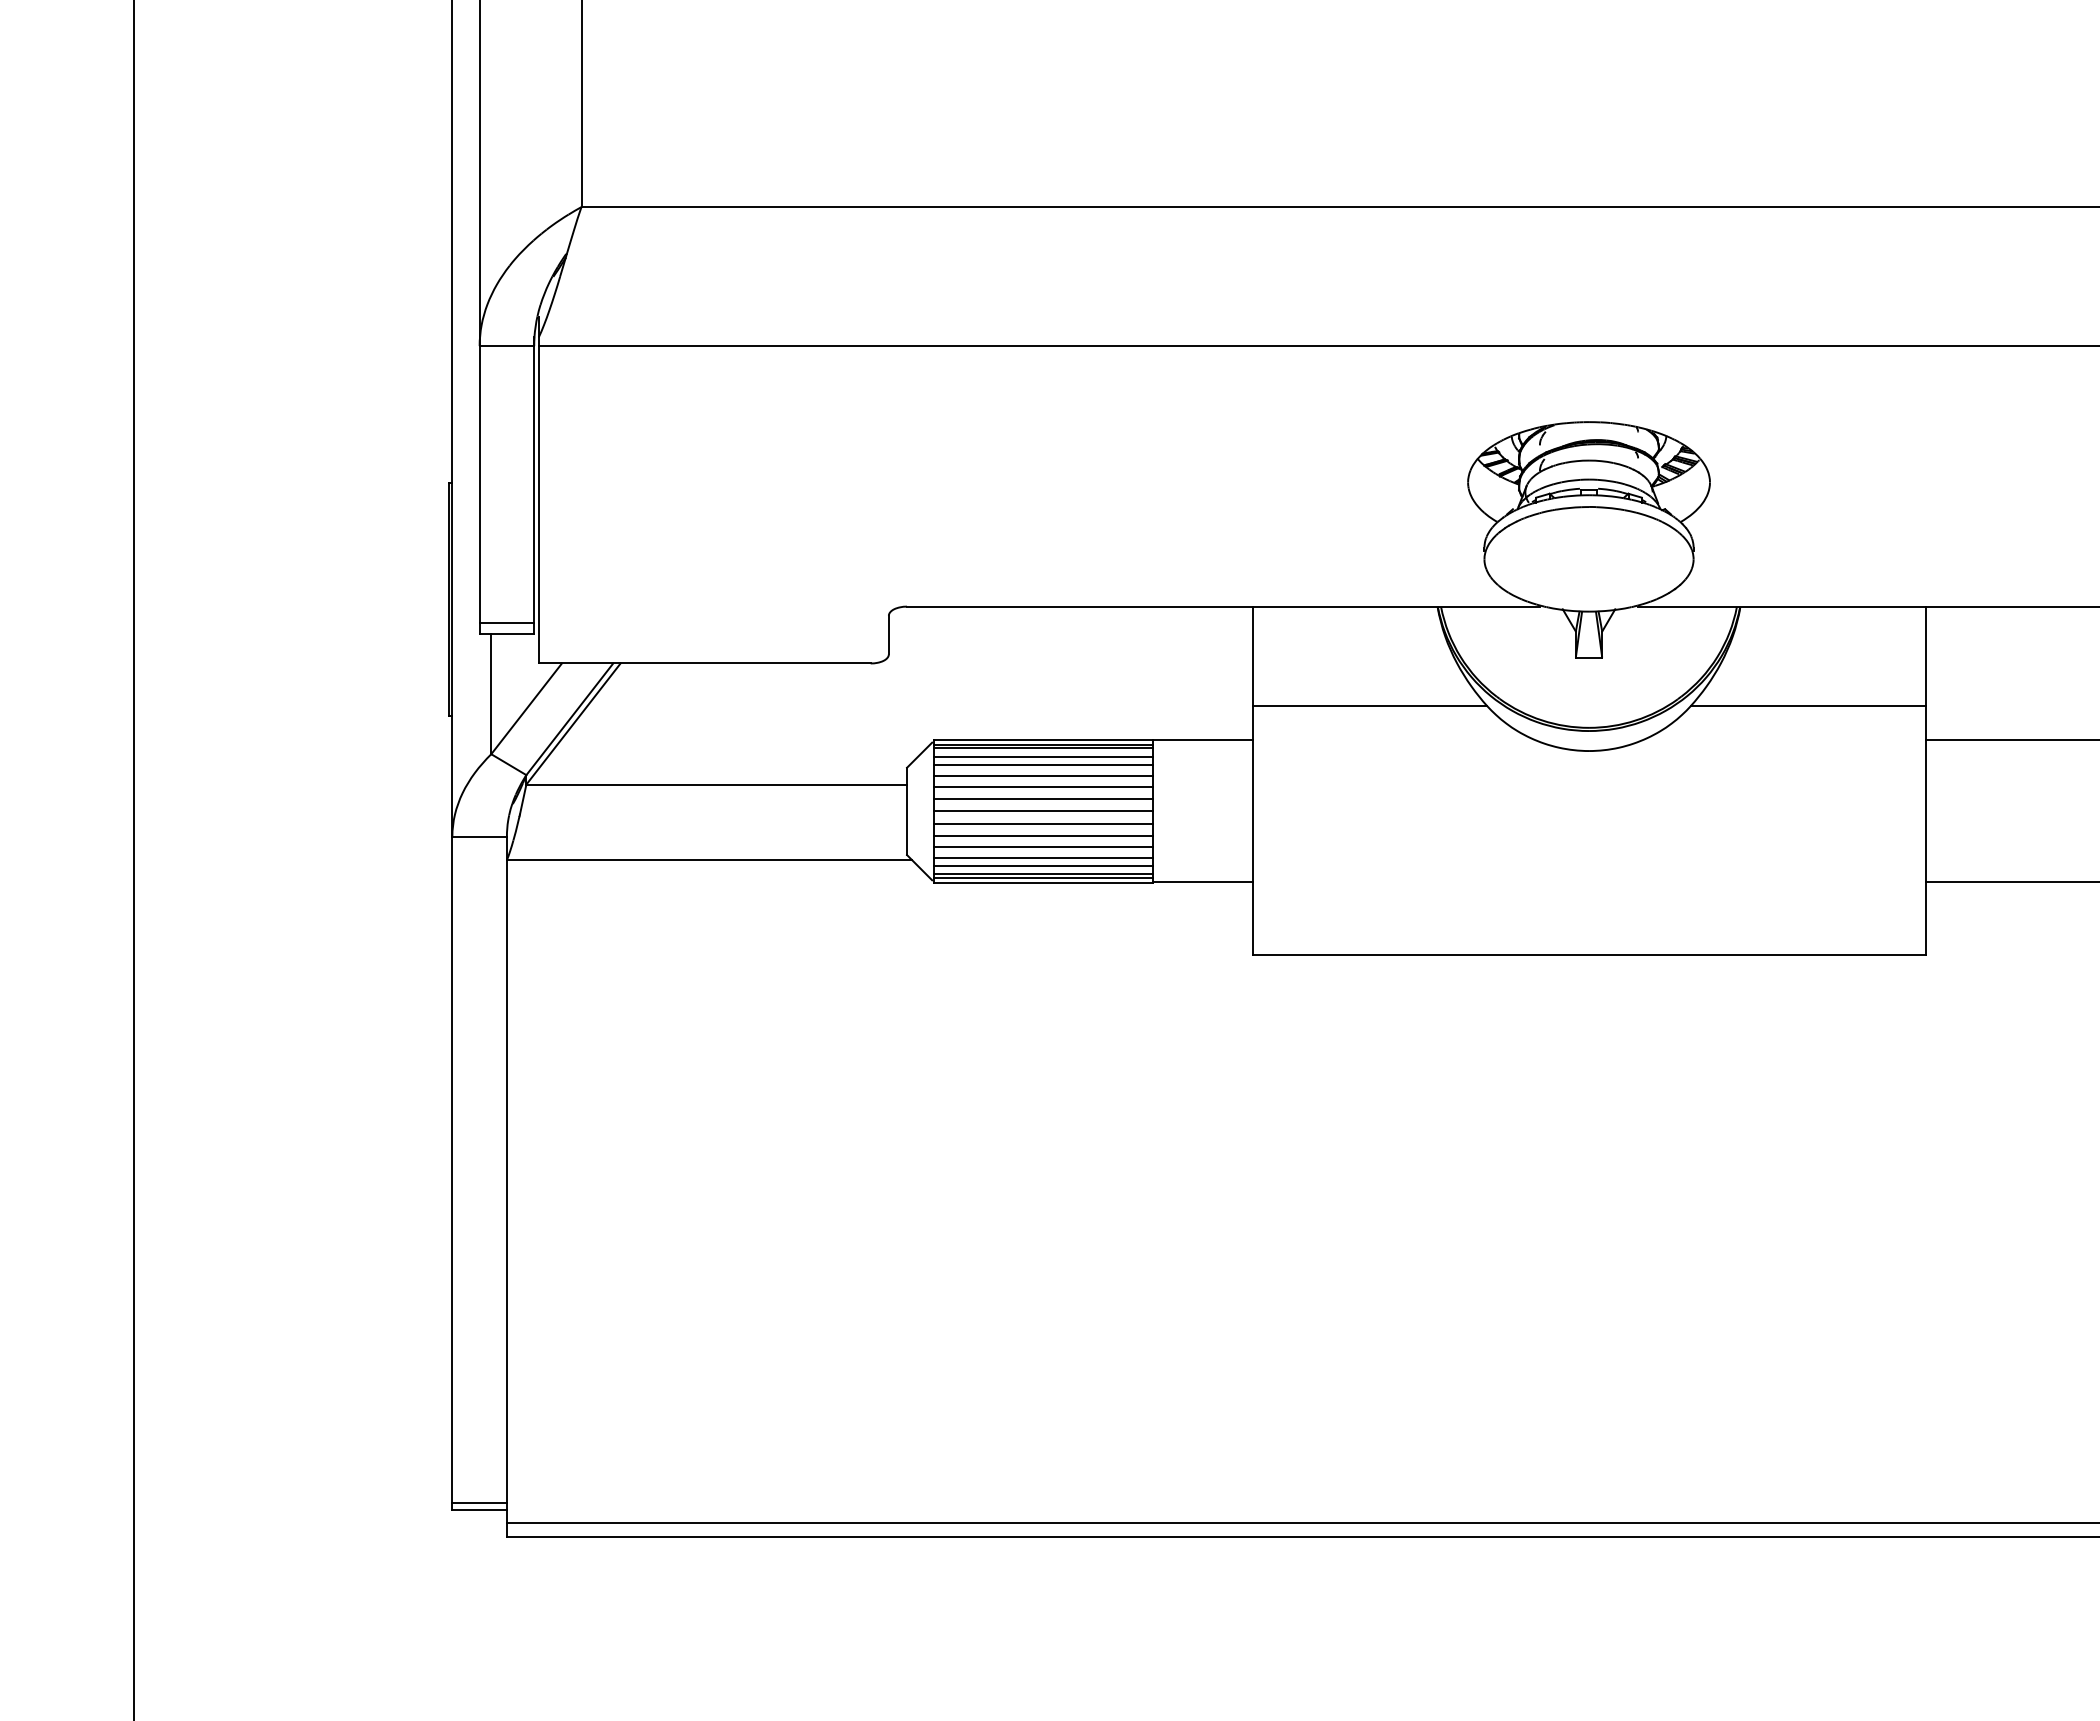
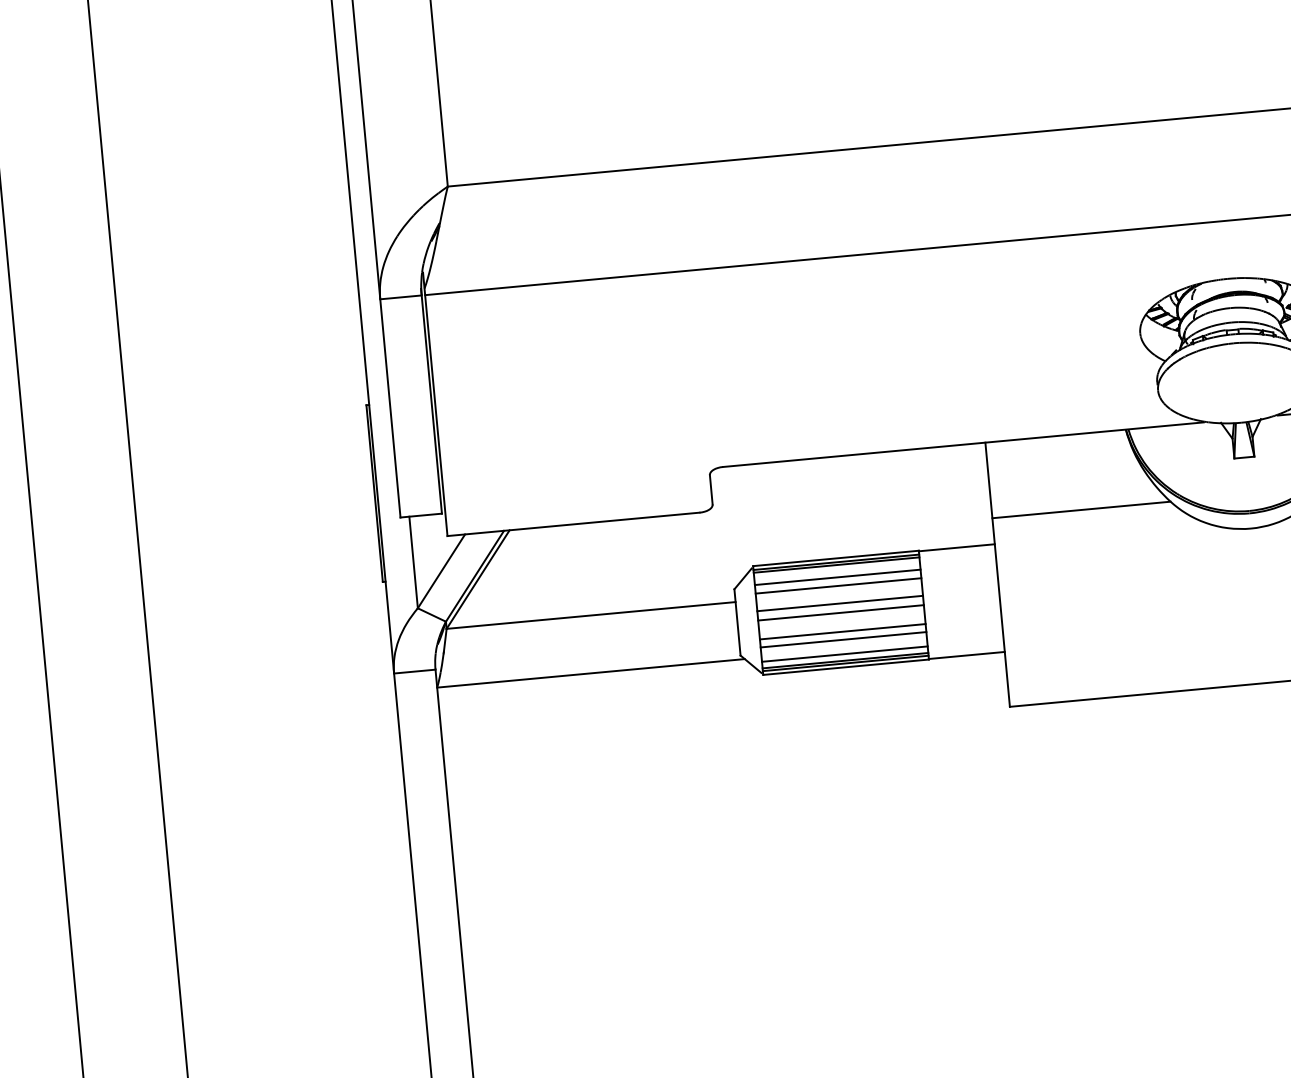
line: (506, 622) -> (420, 507), removed
line: (1043, 757) -> (837, 571), removed
line: (1043, 786) -> (839, 593), removed
line: (1043, 823) -> (841, 622), removed
line: (1043, 858) -> (844, 648), removed

